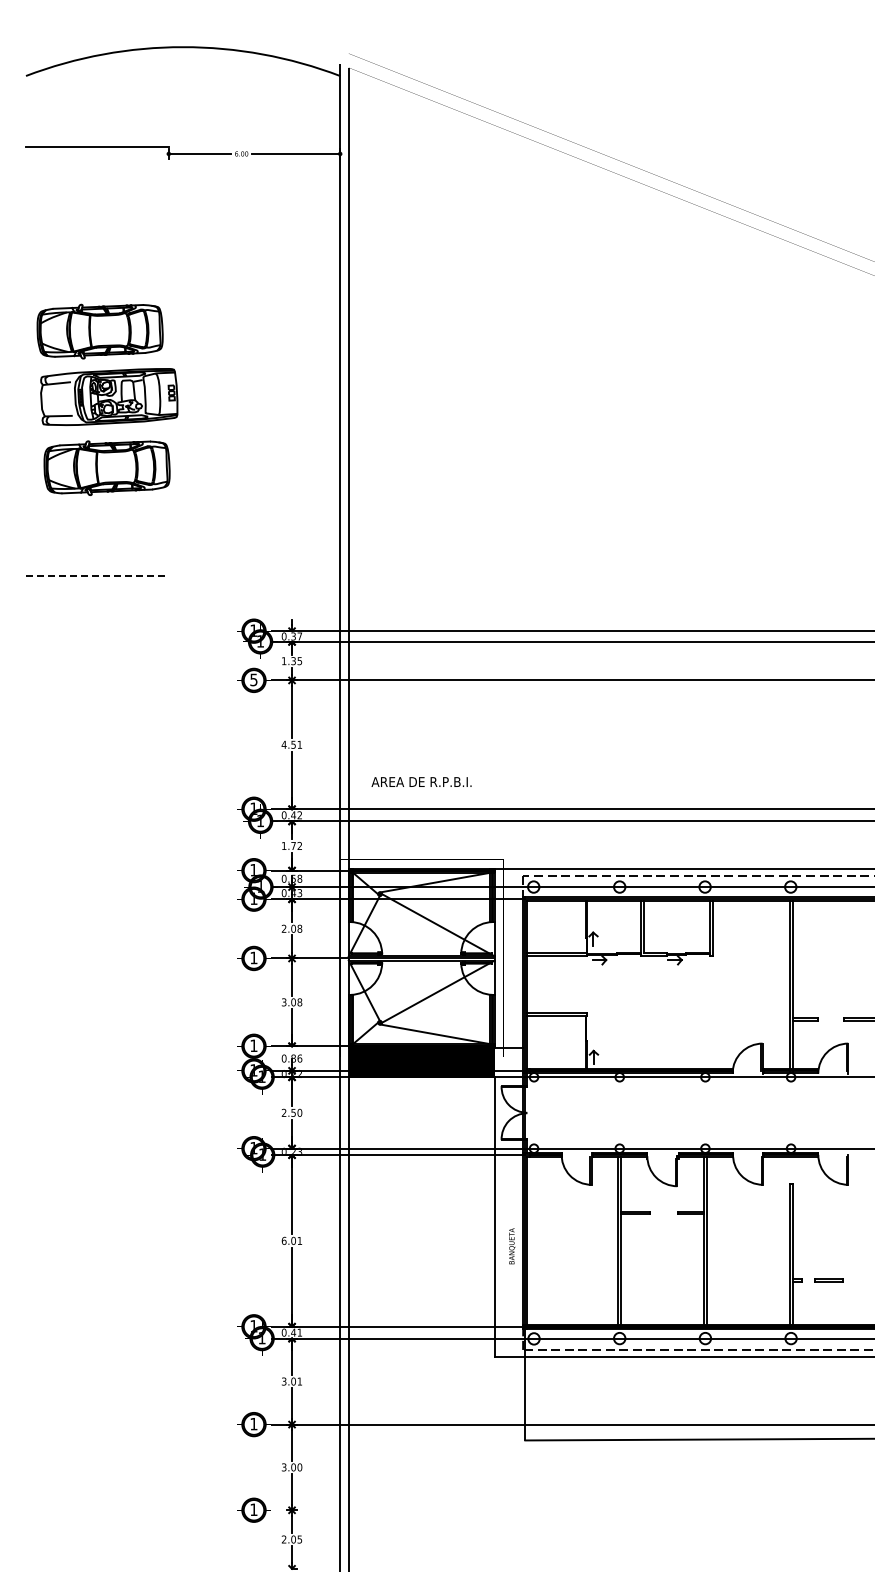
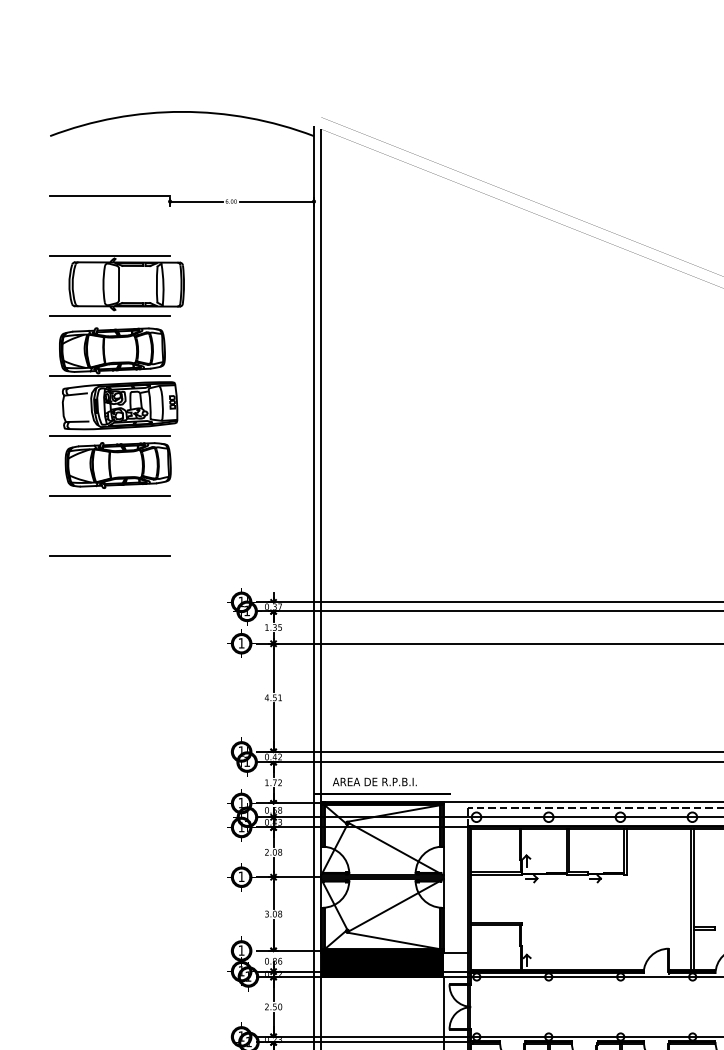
part: (105, 254) -> (116, 286), added
line: (97, 361) -> (110, 375), added
line: (97, 433) -> (110, 436), added
line: (97, 504) -> (110, 495), added
line: (97, 575) -> (110, 555), dashed -> solid
text: (253, 679) -> (241, 642), 5 -> 1
text: (421, 781) -> (374, 781), moved

